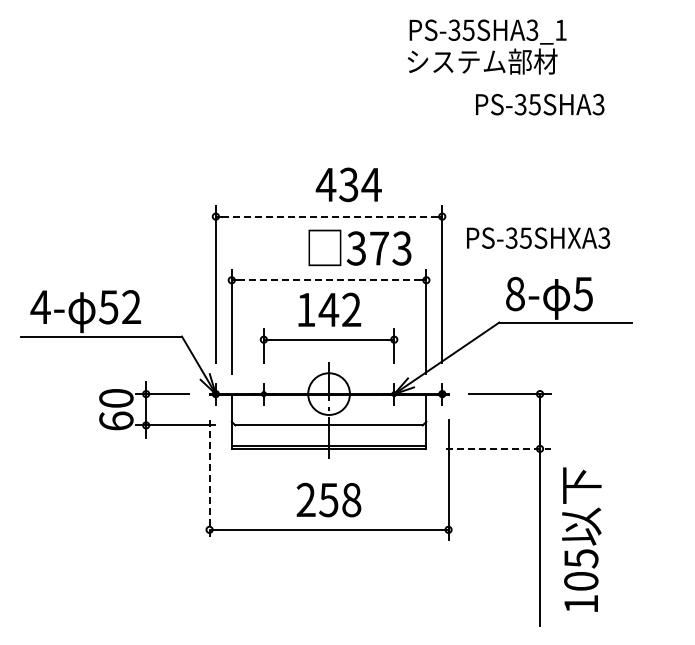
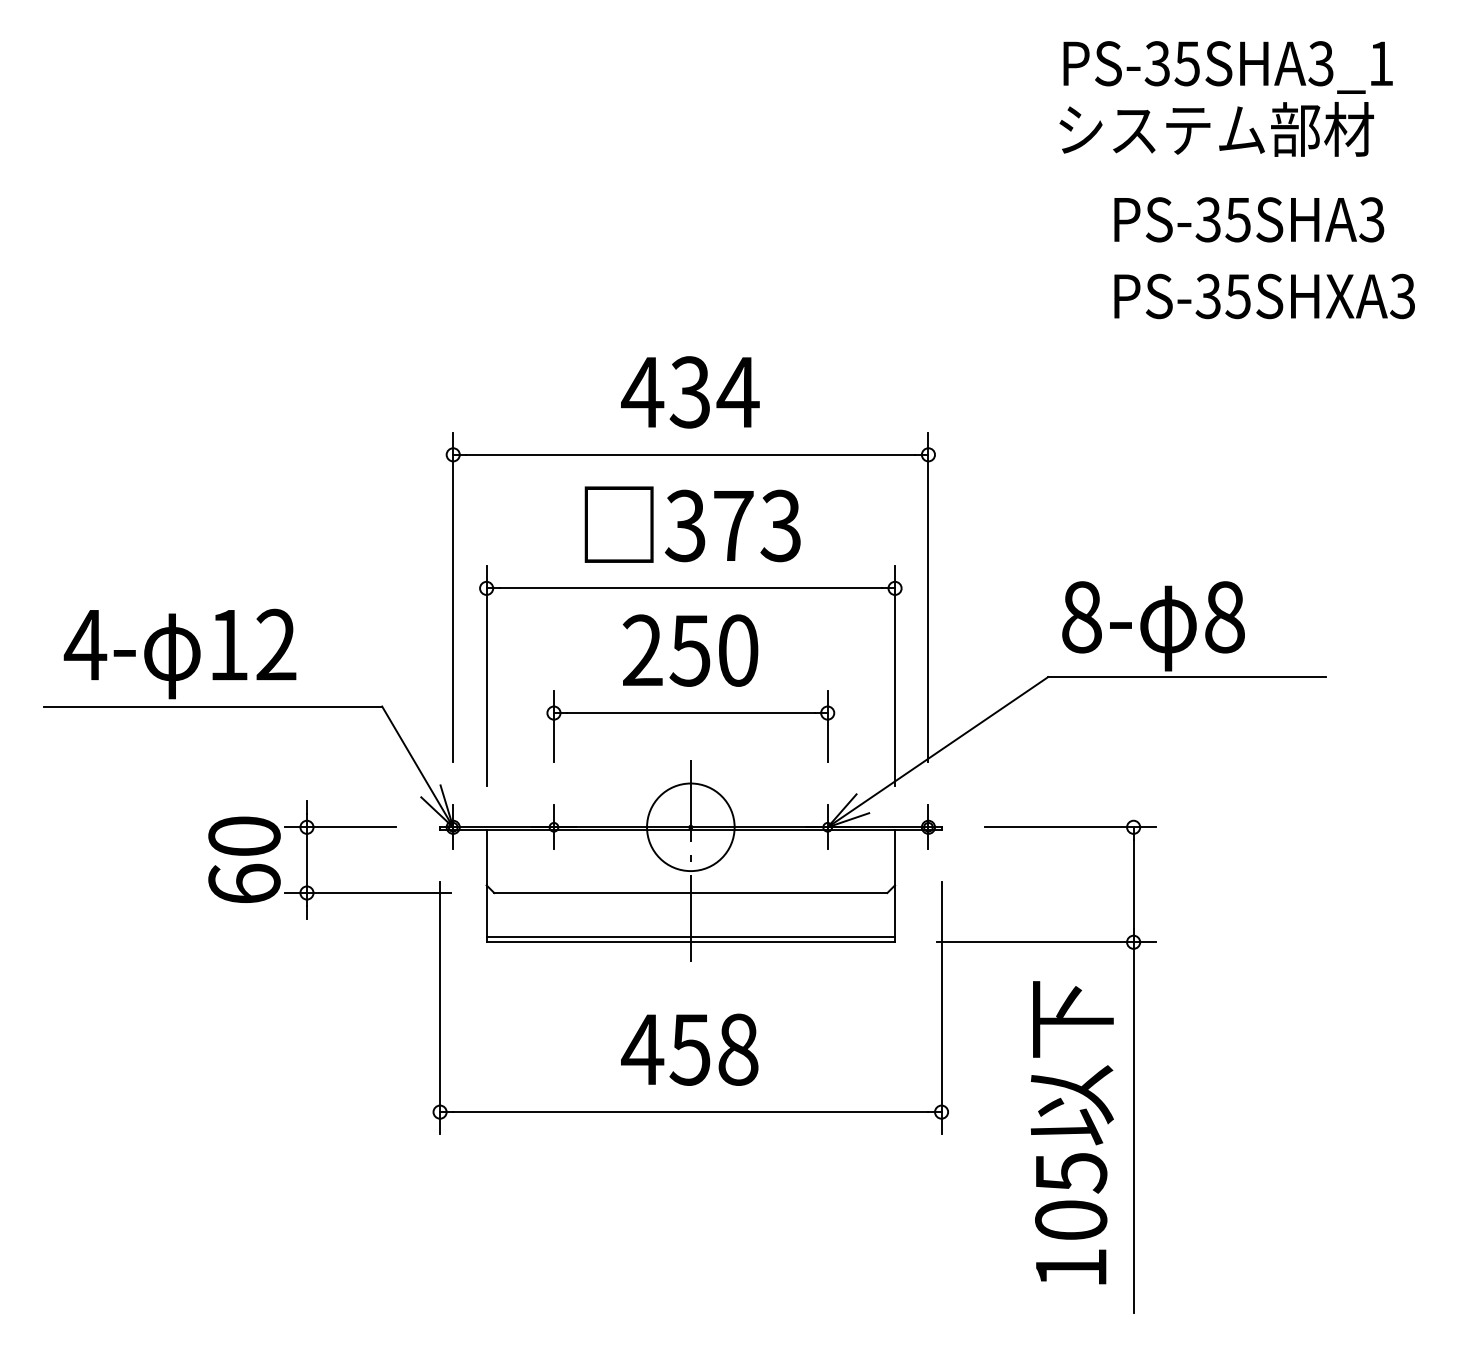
text: (486, 46) -> (1224, 97), moved
text: (540, 104) -> (1249, 219), moved
text: (348, 184) -> (689, 391), moved
line: (329, 216) -> (691, 454), dashed -> solid
text: (538, 237) -> (1264, 295), moved
text: (359, 247) -> (691, 523), moved
line: (329, 280) -> (691, 588), dashed -> solid
text: (583, 293) -> (1224, 616), 5 -> 8
text: (108, 307) -> (227, 645), 52 -> 12
text: (328, 309) -> (689, 649), 142 -> 250
line: (498, 448) -> (1046, 941), dashed -> solid
line: (209, 480) -> (439, 1008), dashed -> solid
text: (305, 499) -> (641, 1048), 258 -> 458
text: (581, 539) -> (1071, 1132), moved

